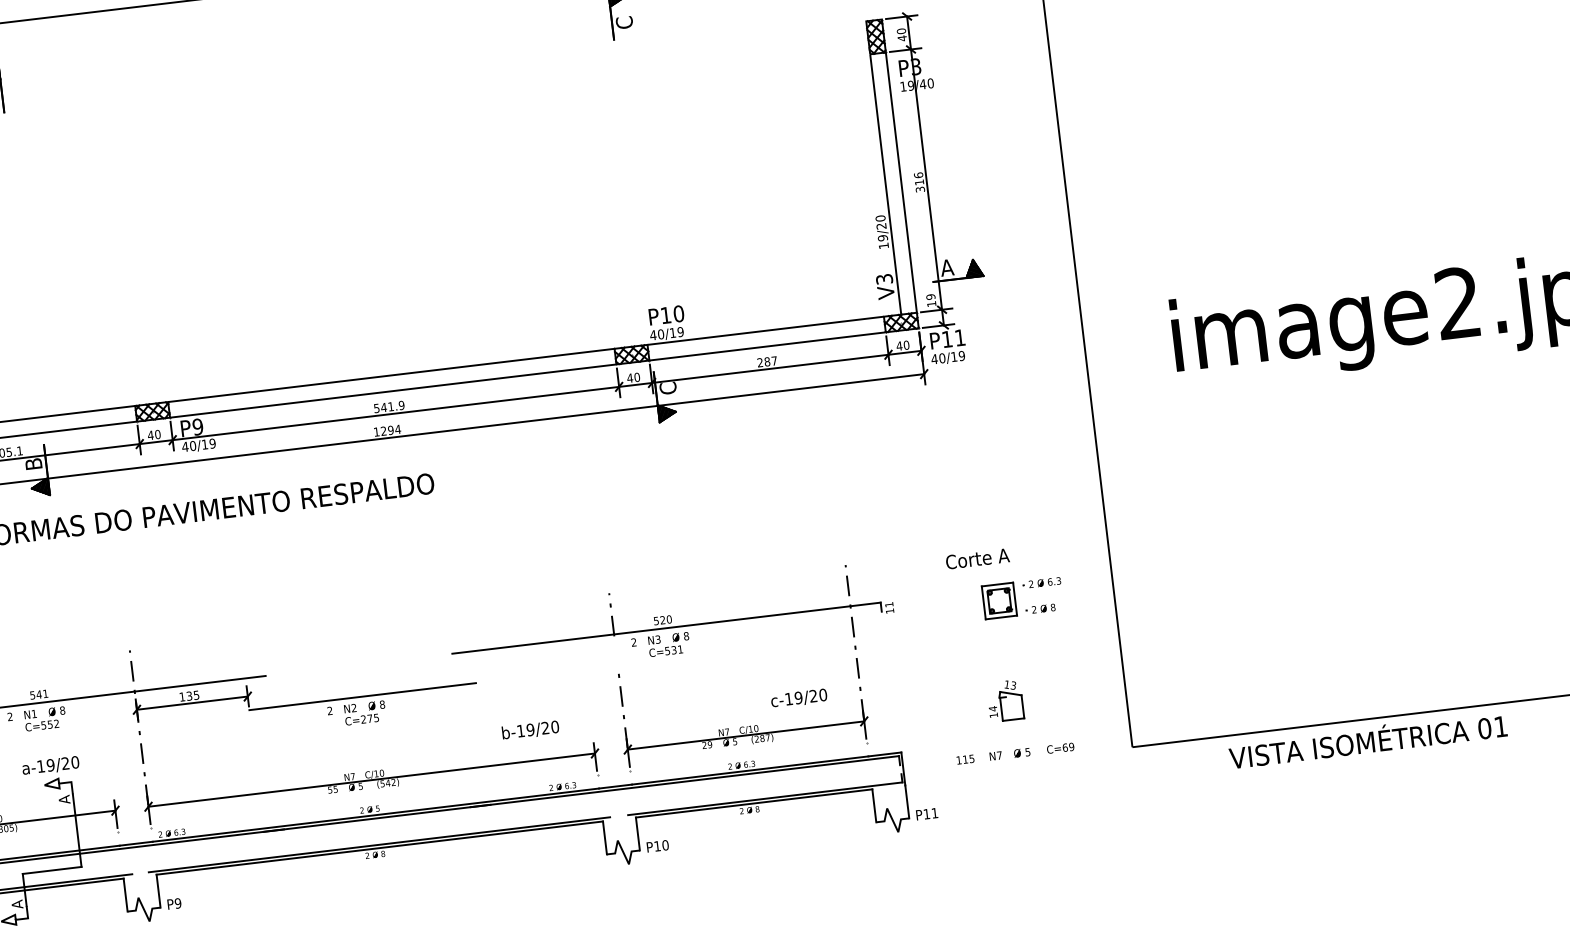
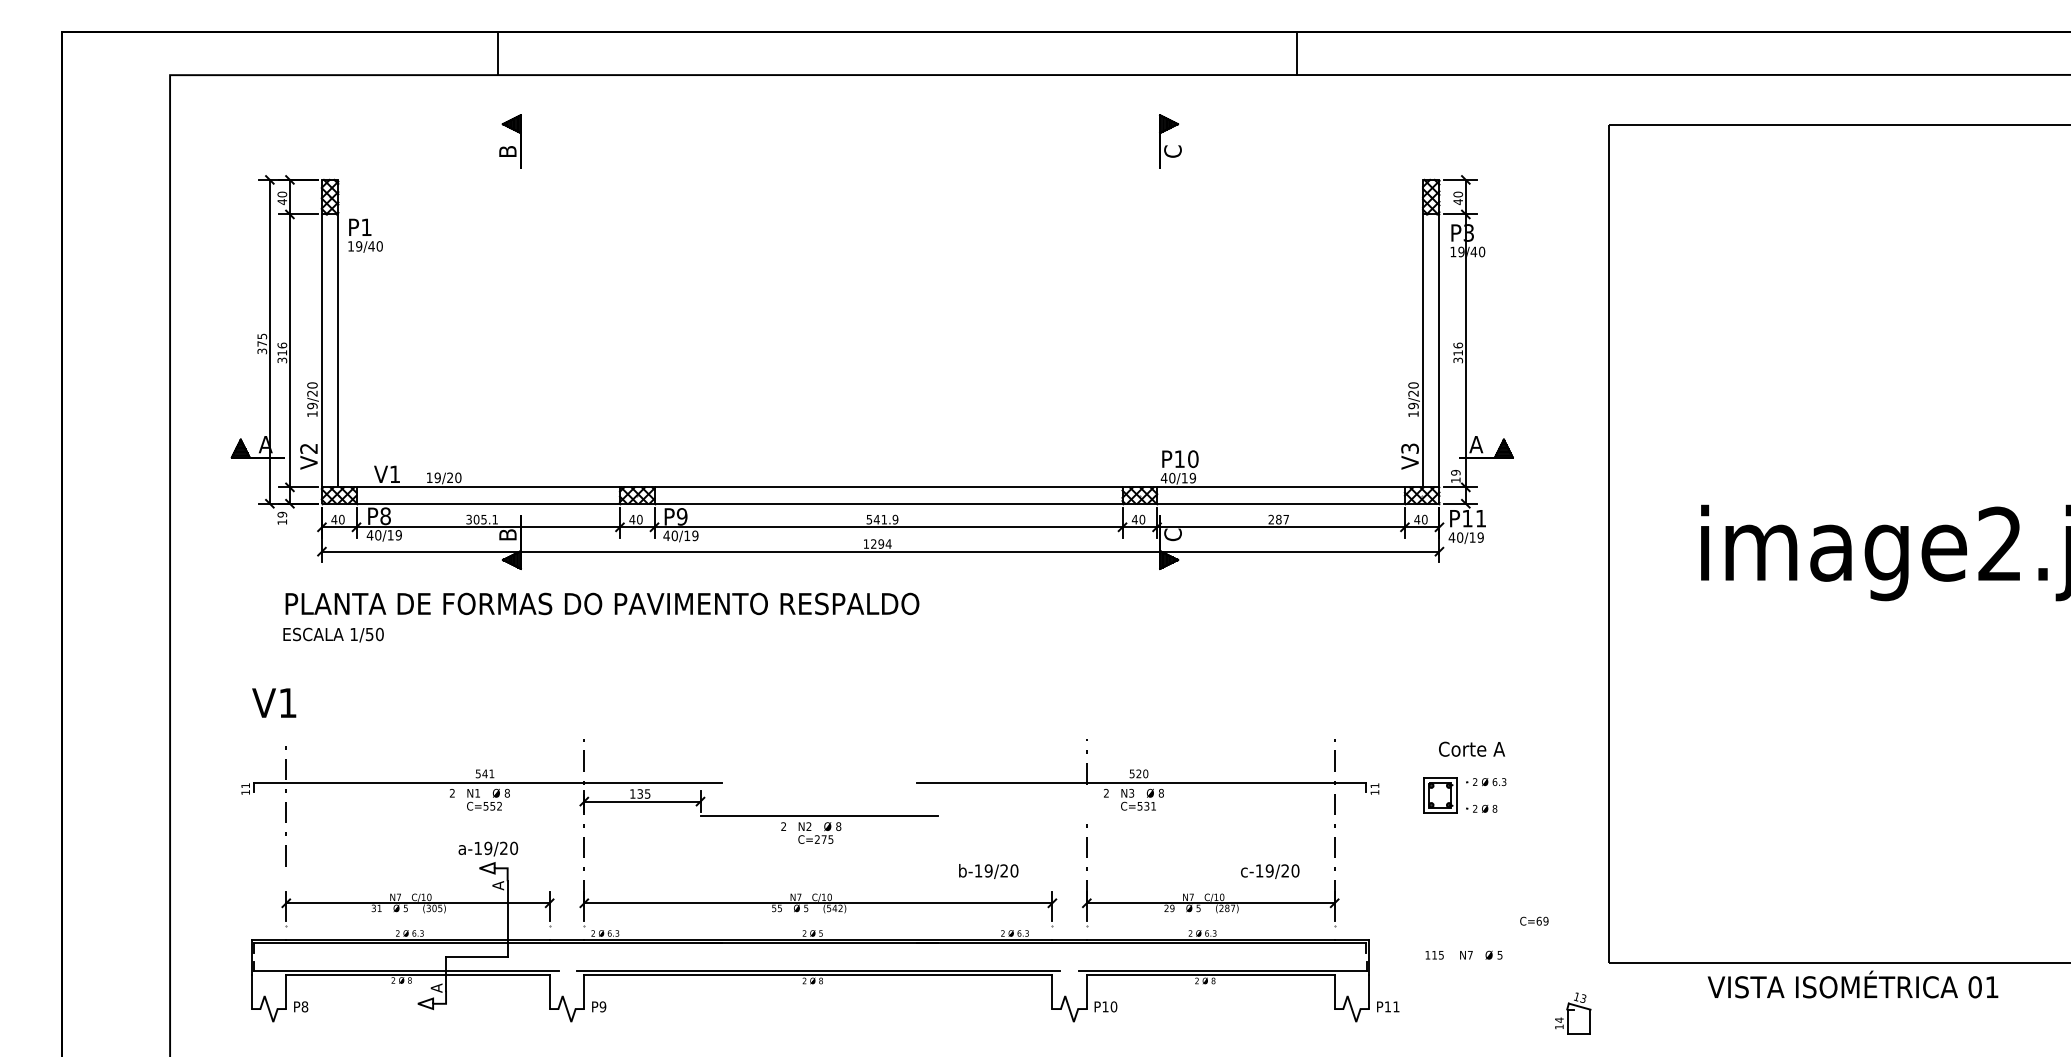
part: (1015, 599) -> (1457, 795), moved
part: (1005, 700) -> (1573, 1013), moved
text: (1060, 747) -> (1534, 920), moved

